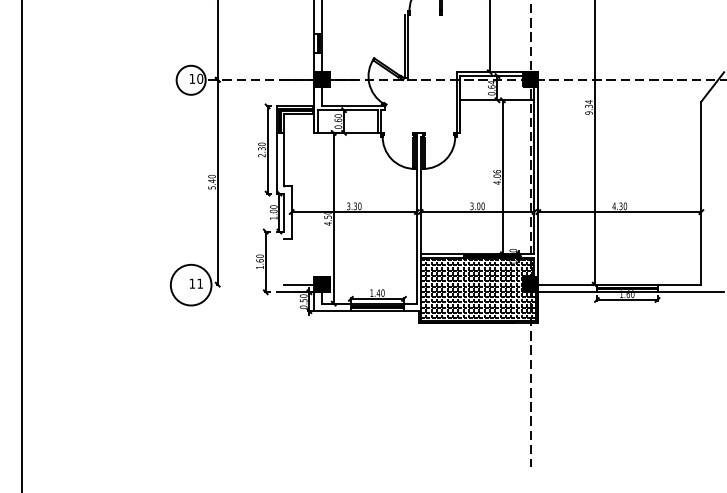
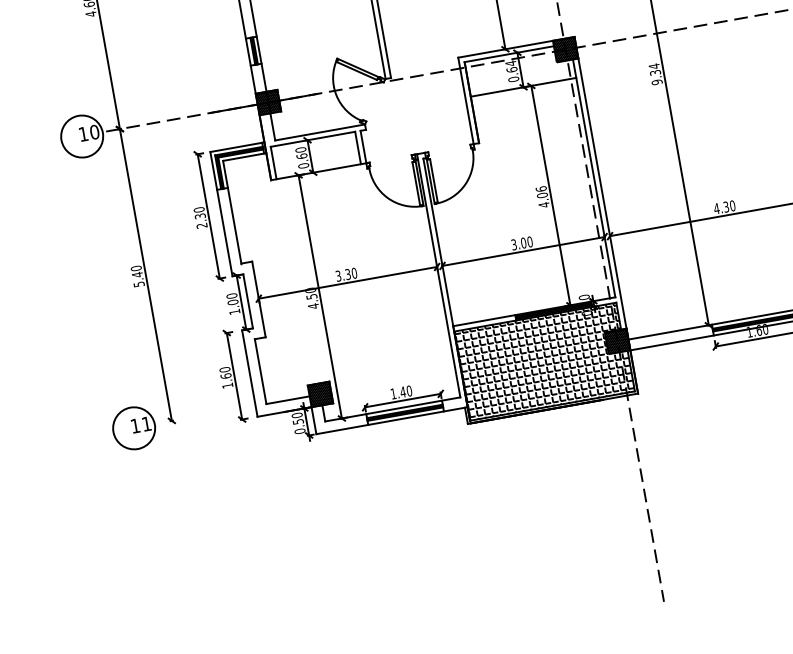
line: (276, 261) -> (249, 372), added
line: (284, 261) -> (261, 370), added
circle: (190, 284) -> (133, 427), size x0.71

